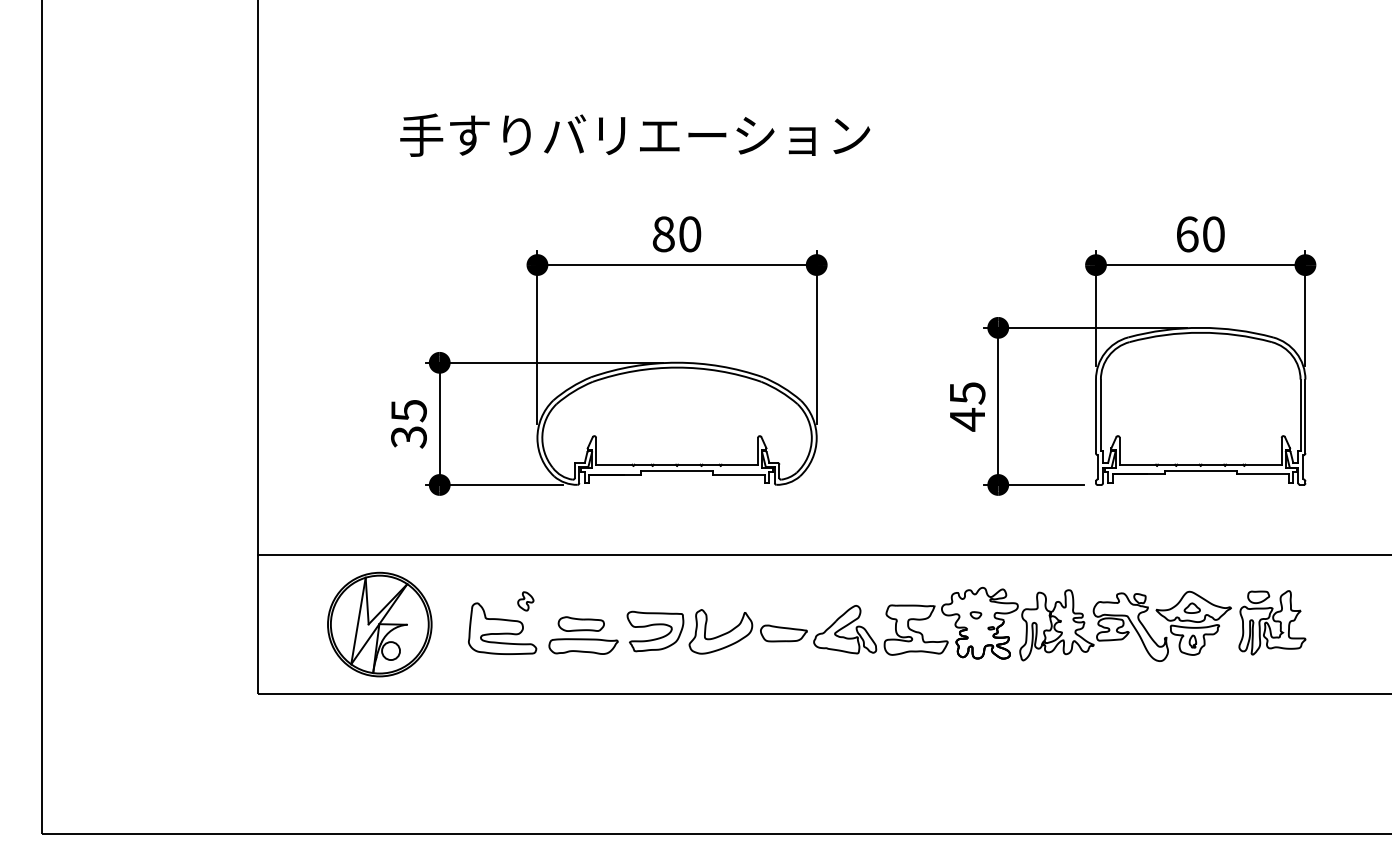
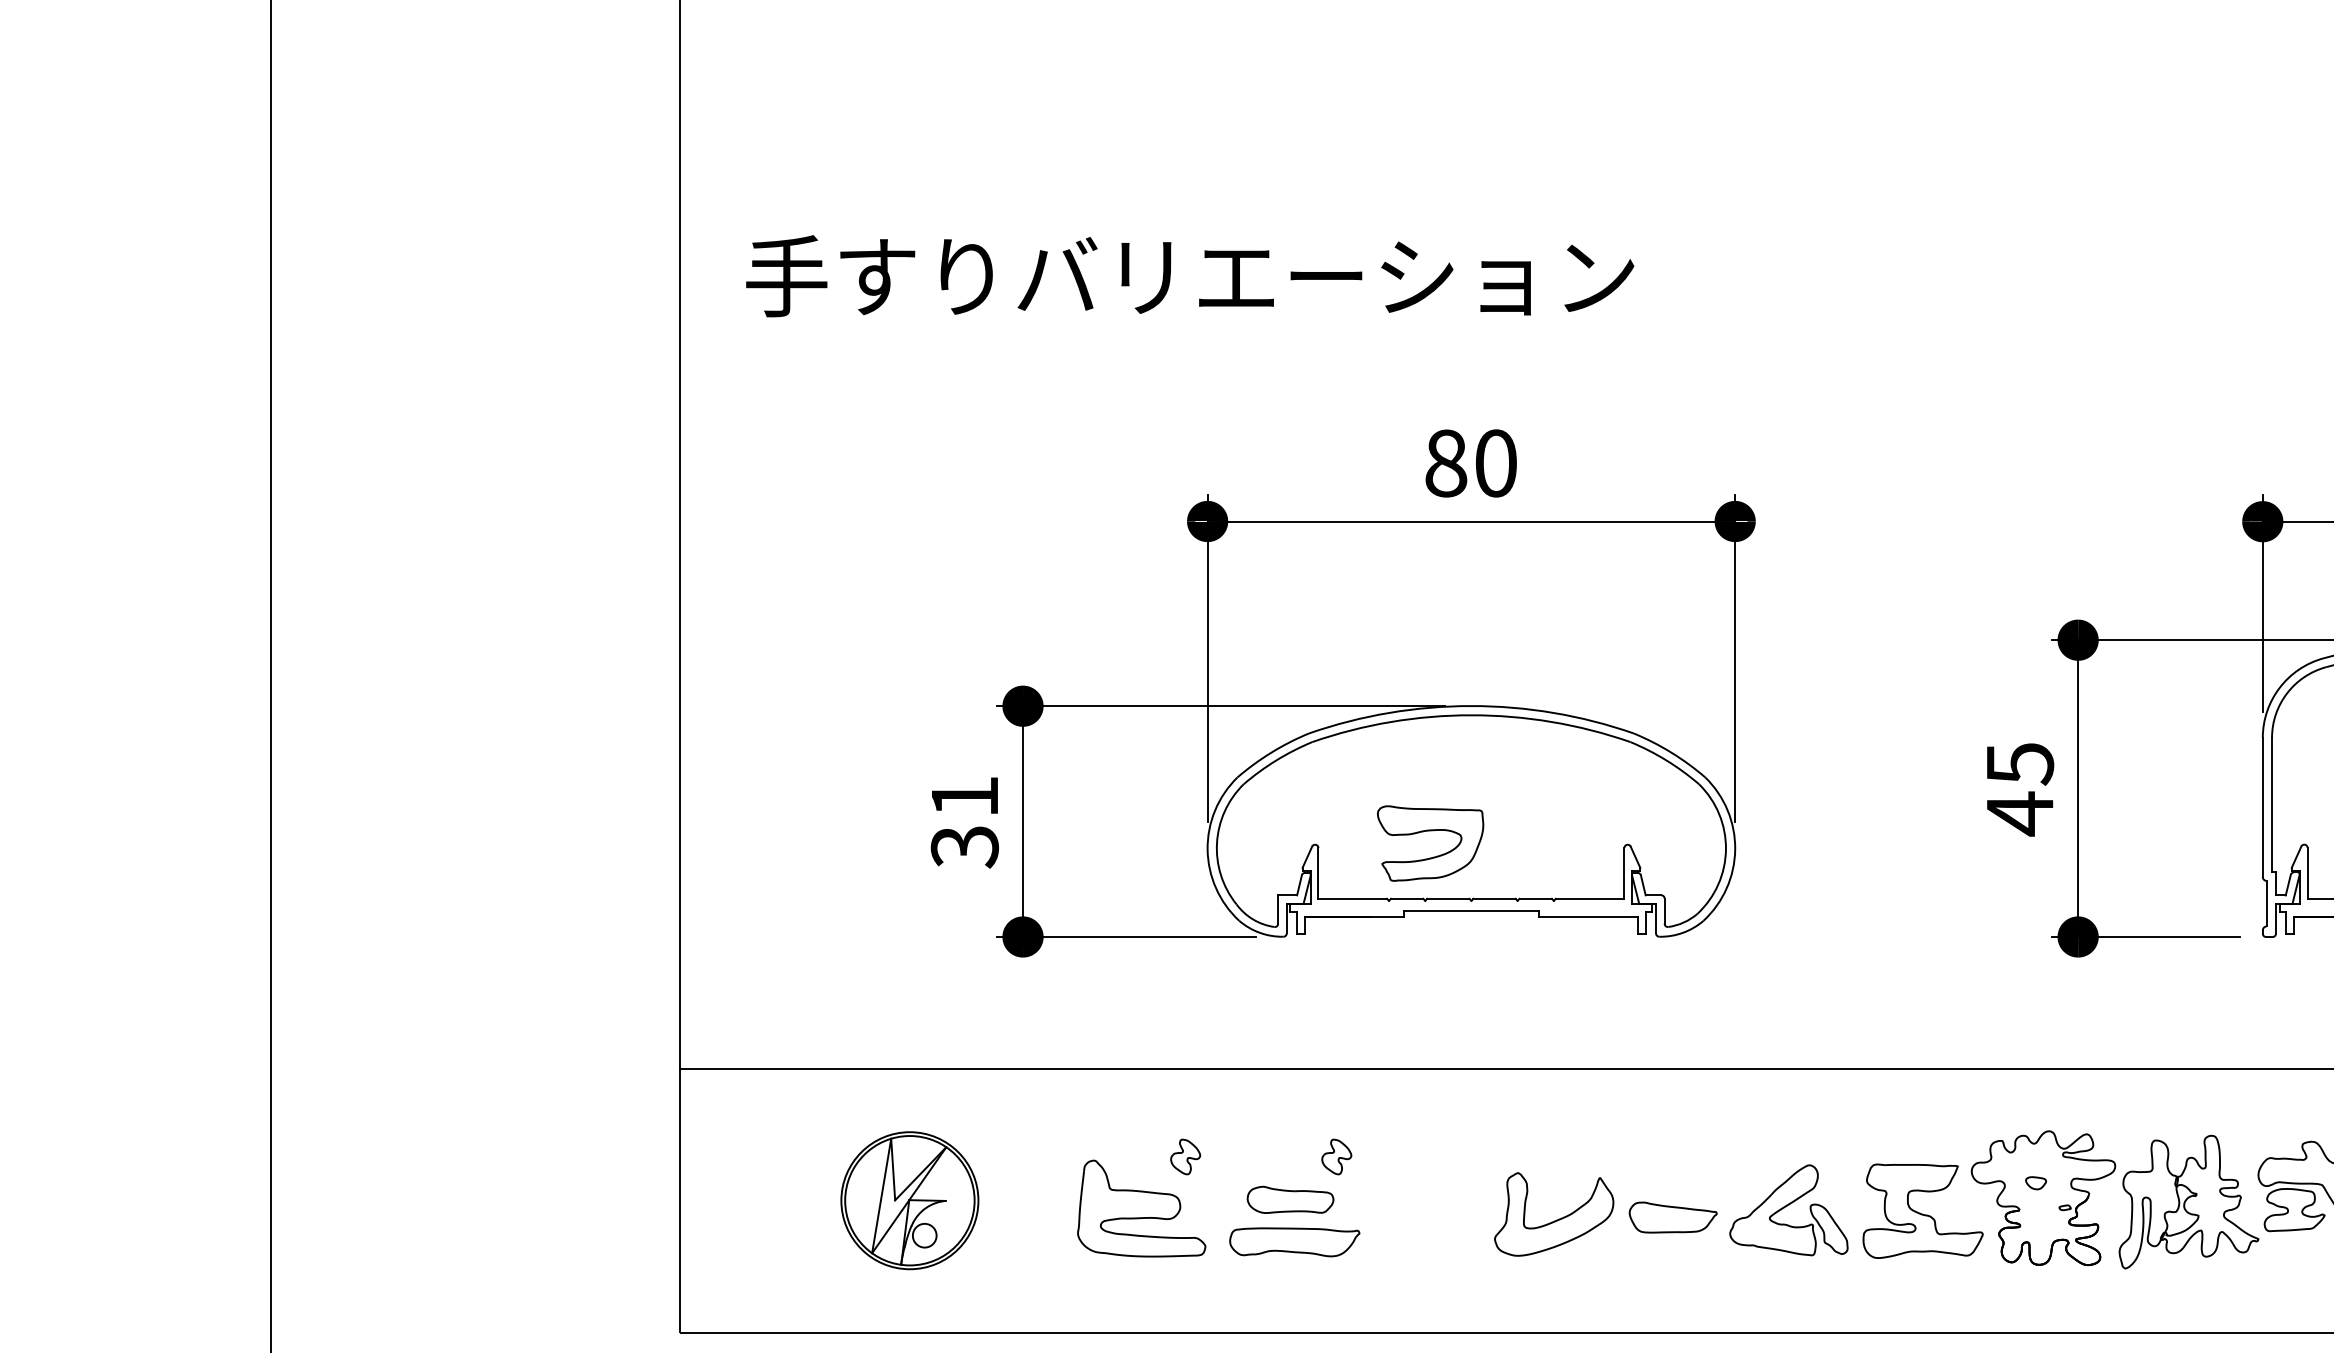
text: (635, 134) -> (1190, 274), moved
text: (408, 411) -> (963, 798), 35 -> 31
curve: (606, 601) -> (1338, 1157), added
part: (379, 624) -> (909, 1200), size x0.7
part: (655, 631) -> (1430, 843), moved

